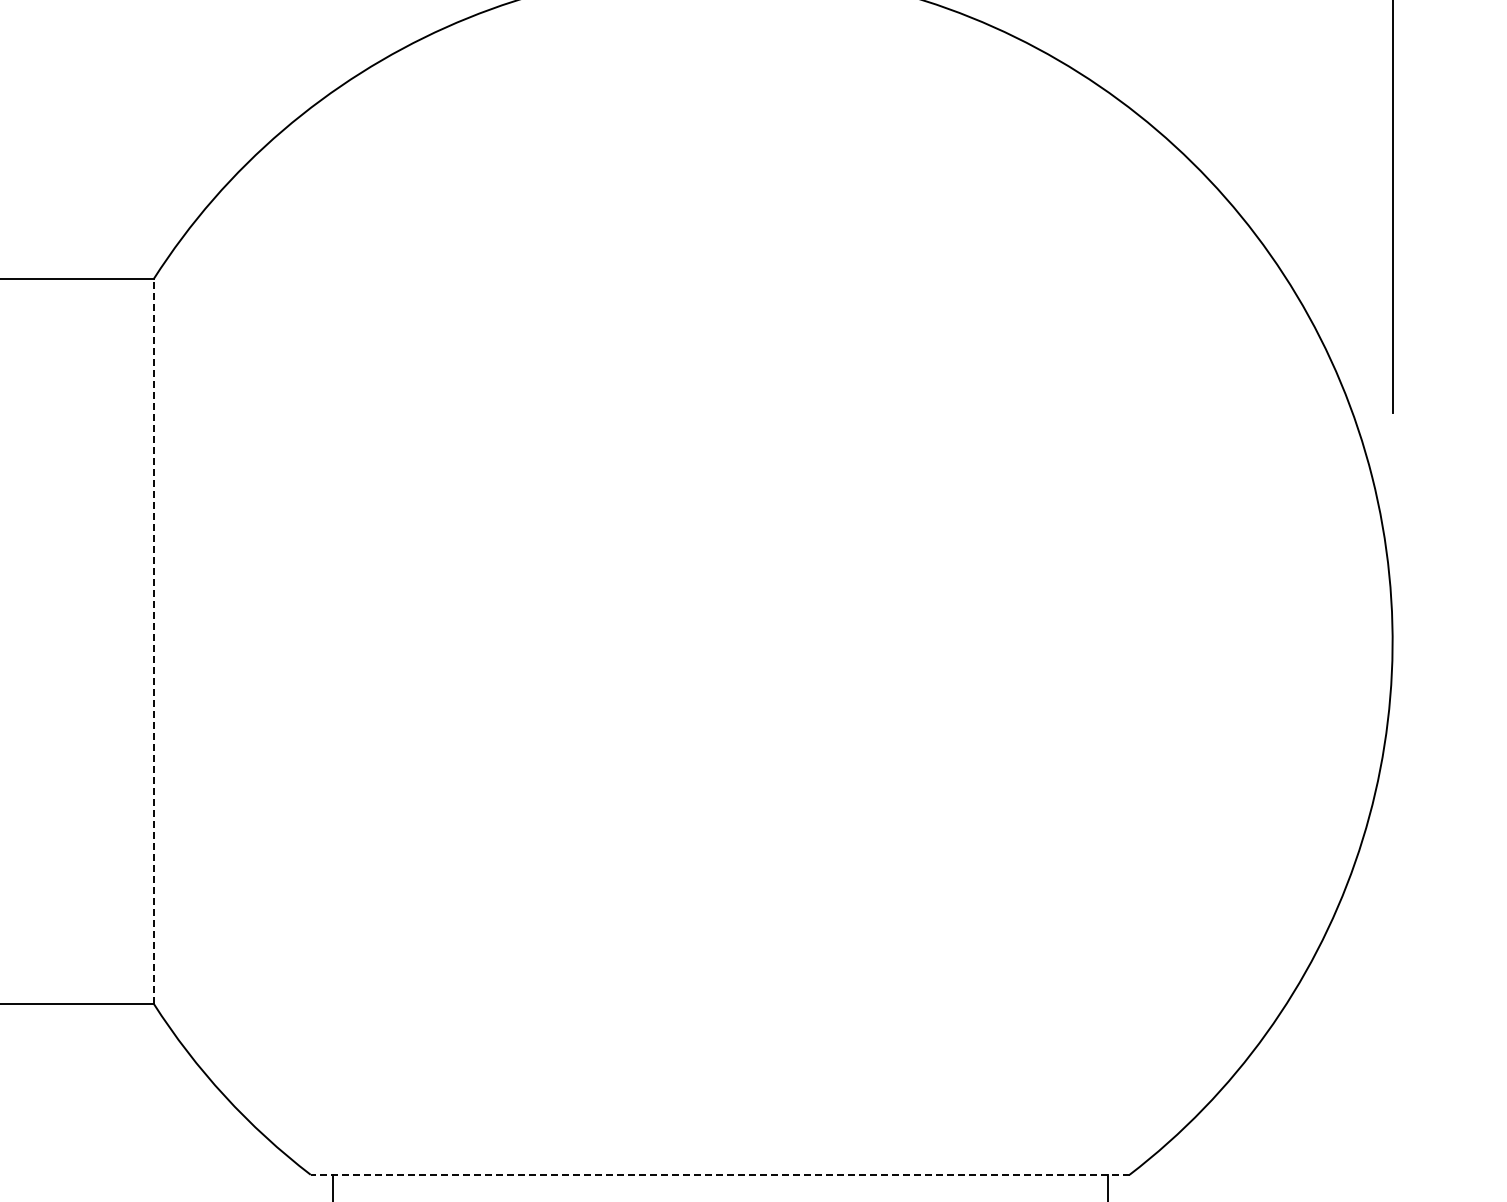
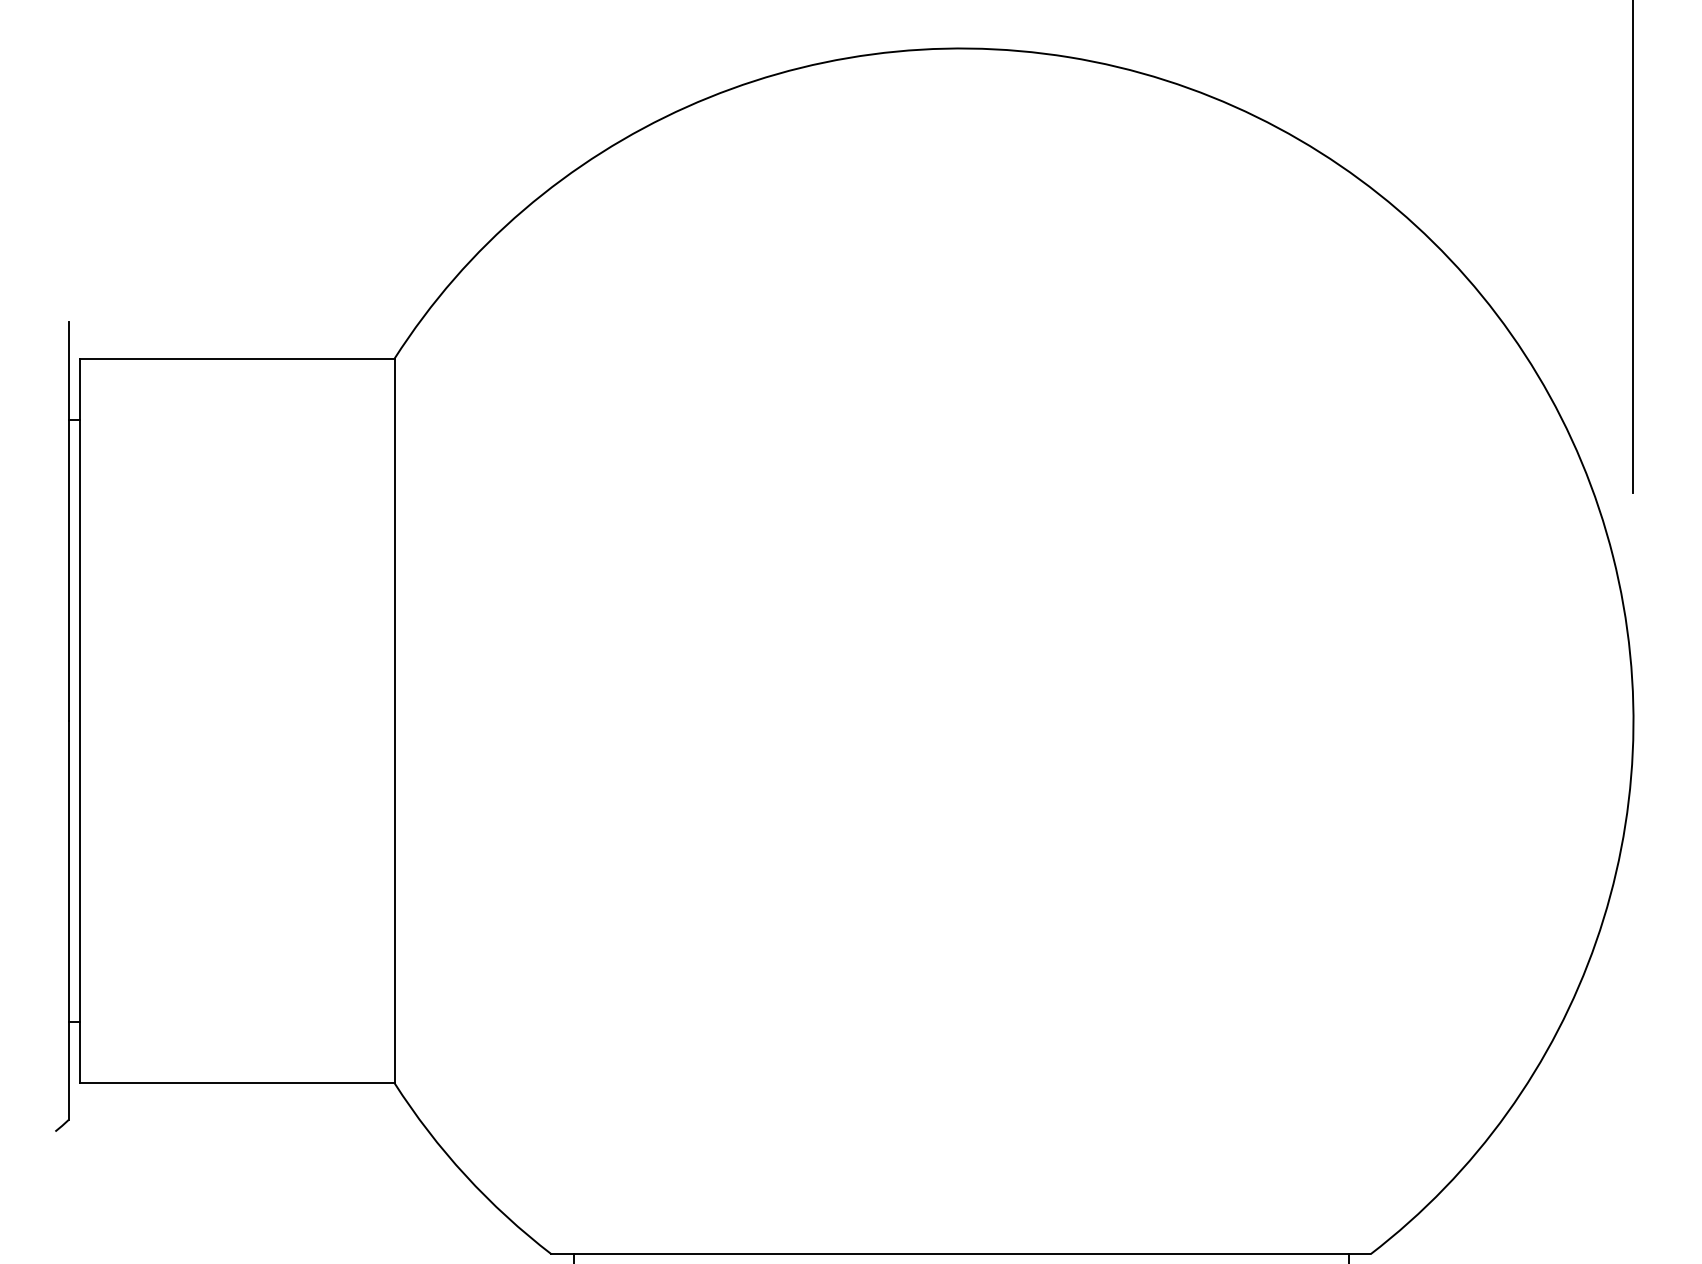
line: (153, 640) -> (394, 720), dashed -> solid
line: (719, 1174) -> (960, 1254), dashed -> solid

